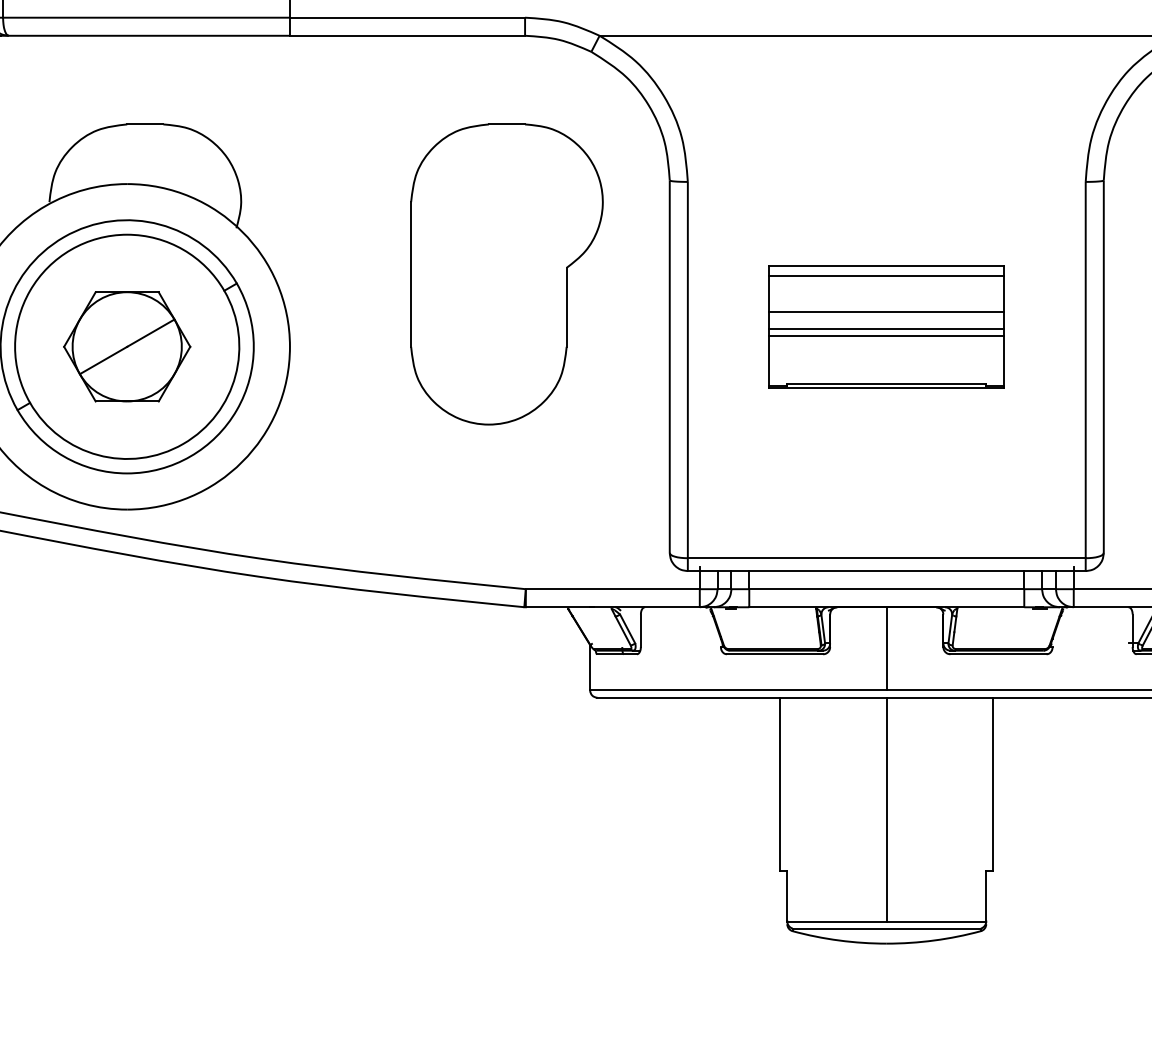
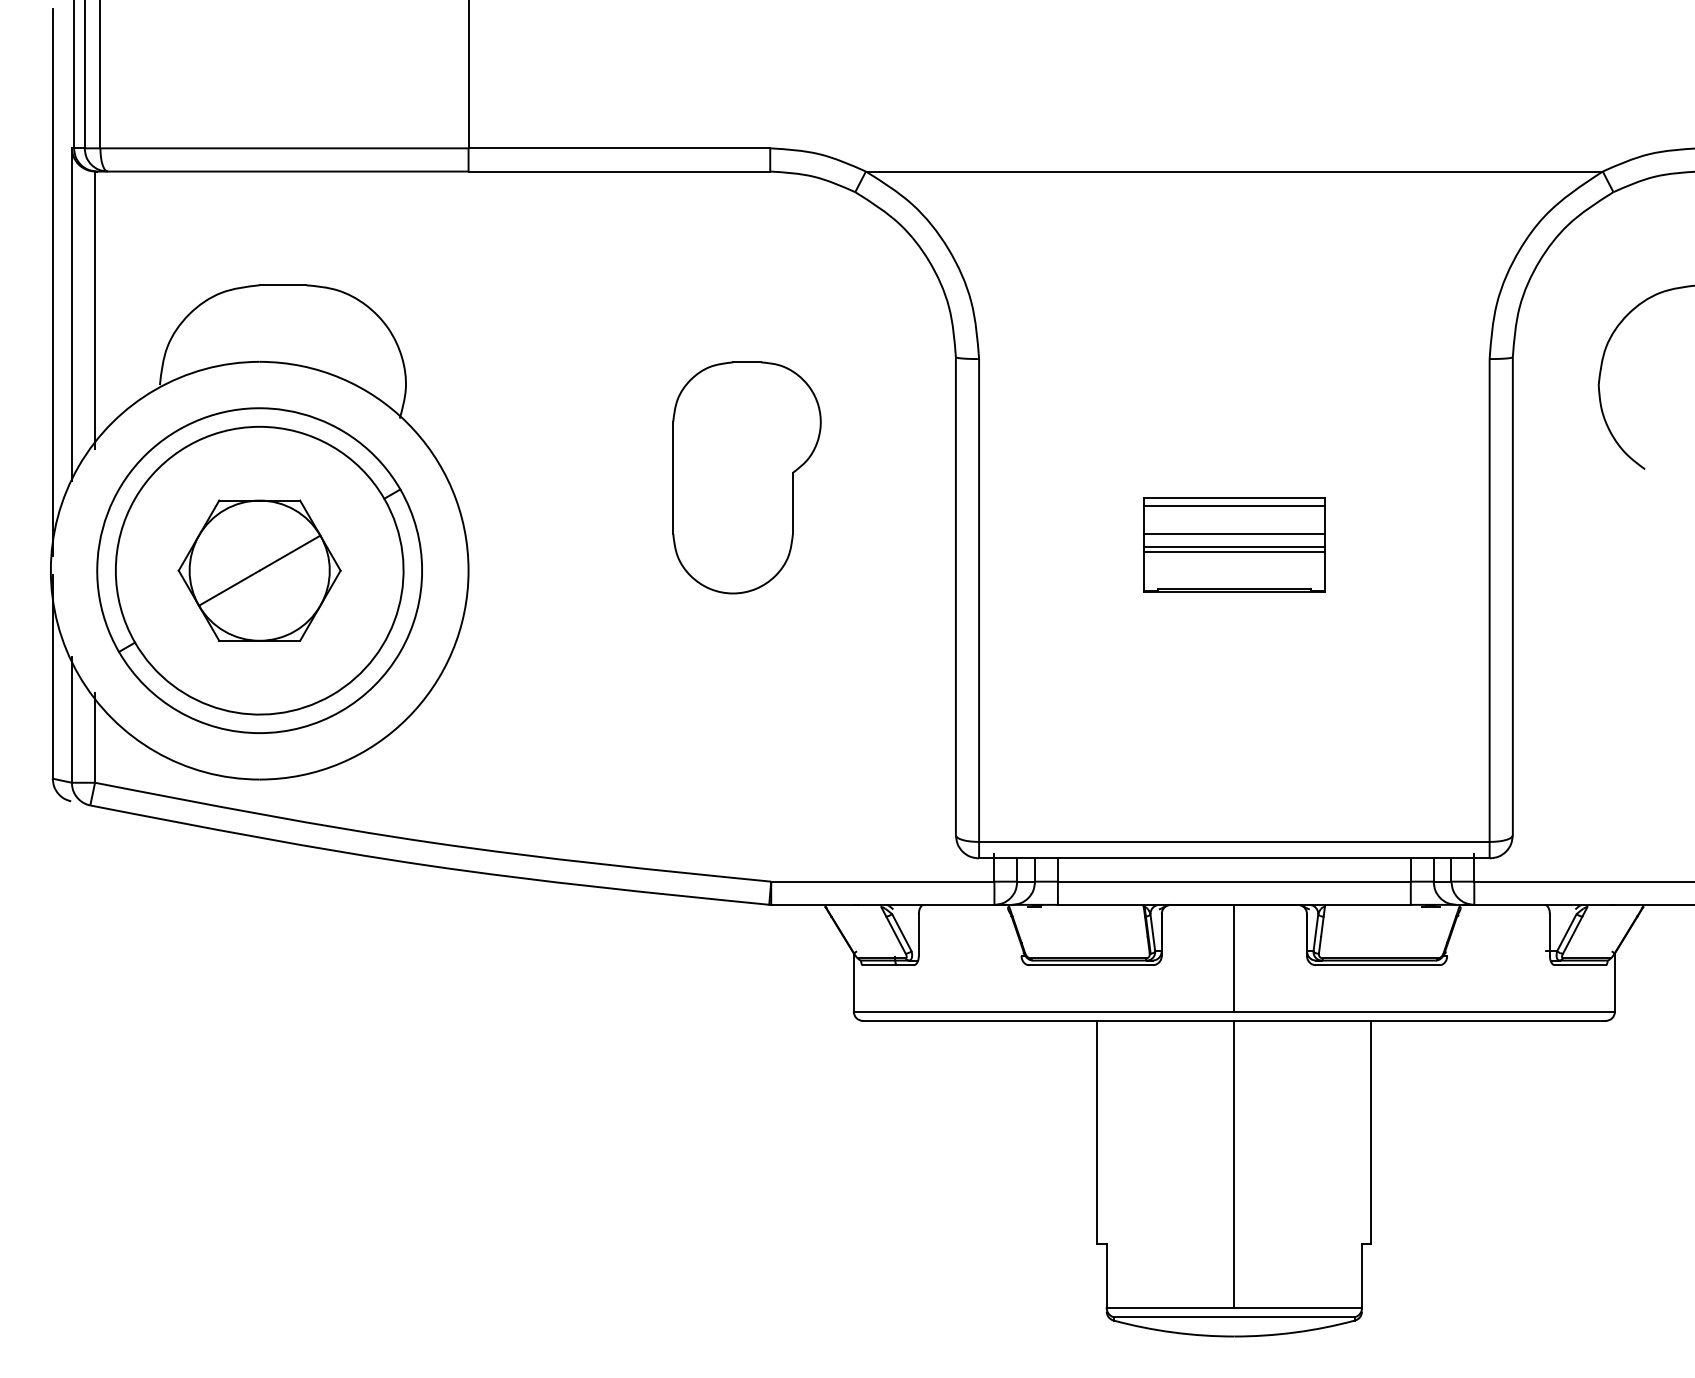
part: (506, 274) -> (746, 477), size x0.6
part: (886, 326) -> (1234, 544), size x0.6

